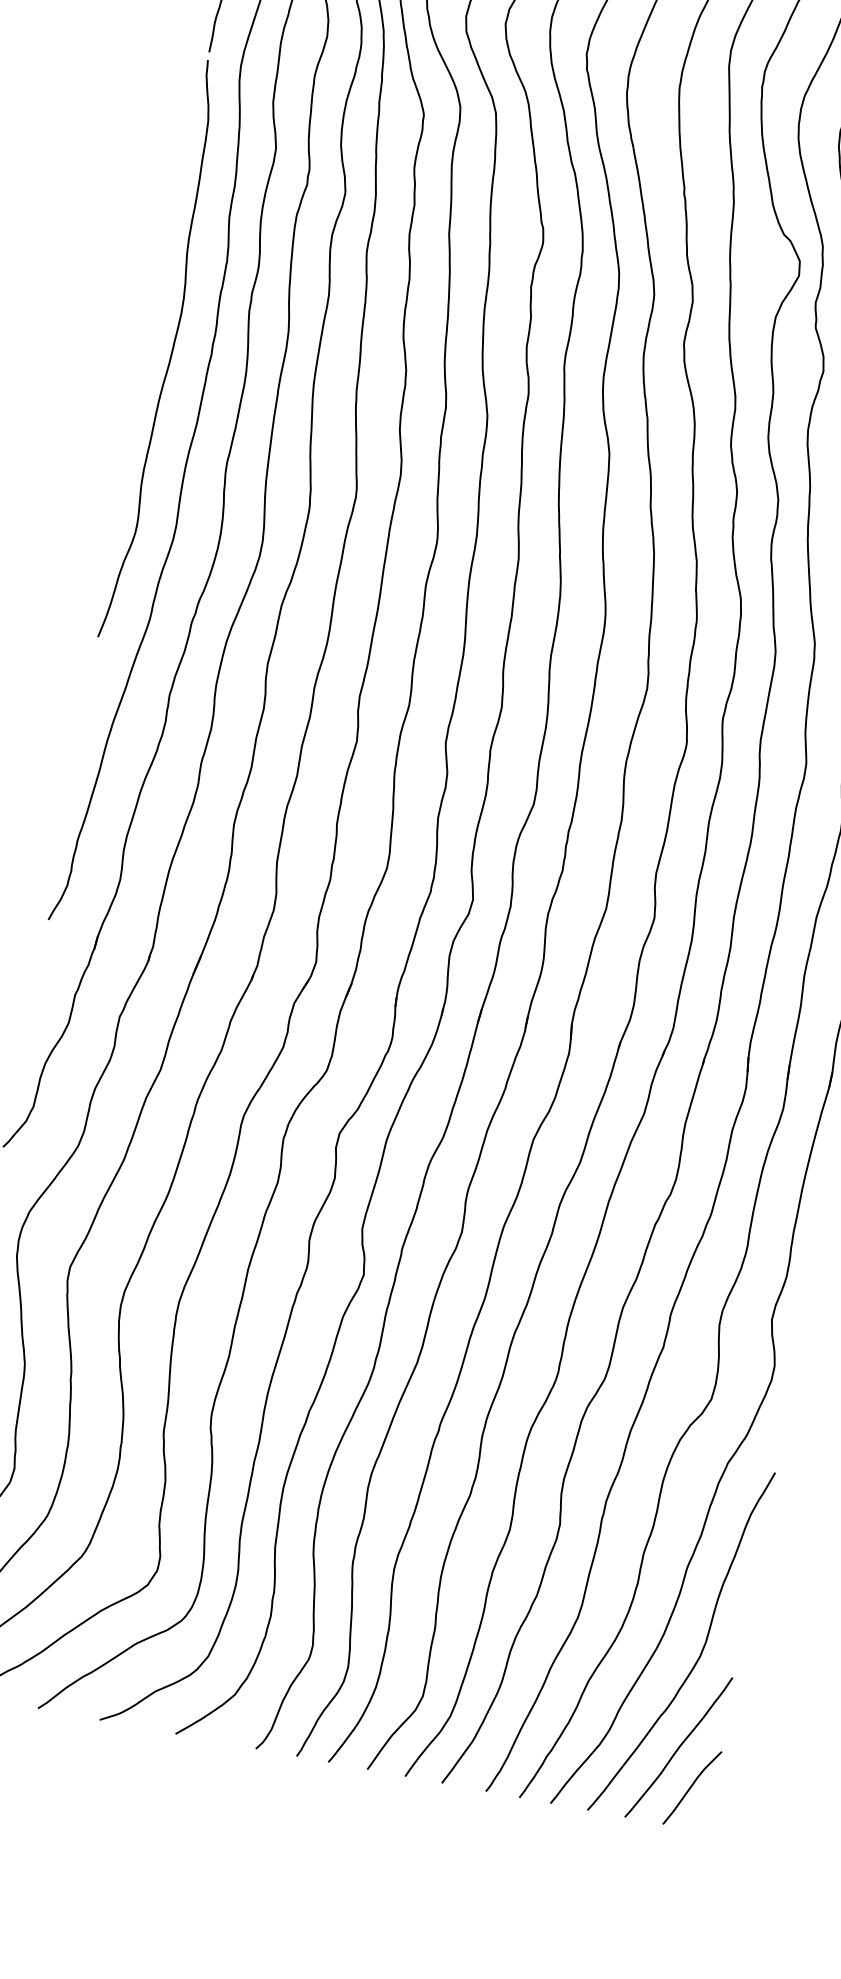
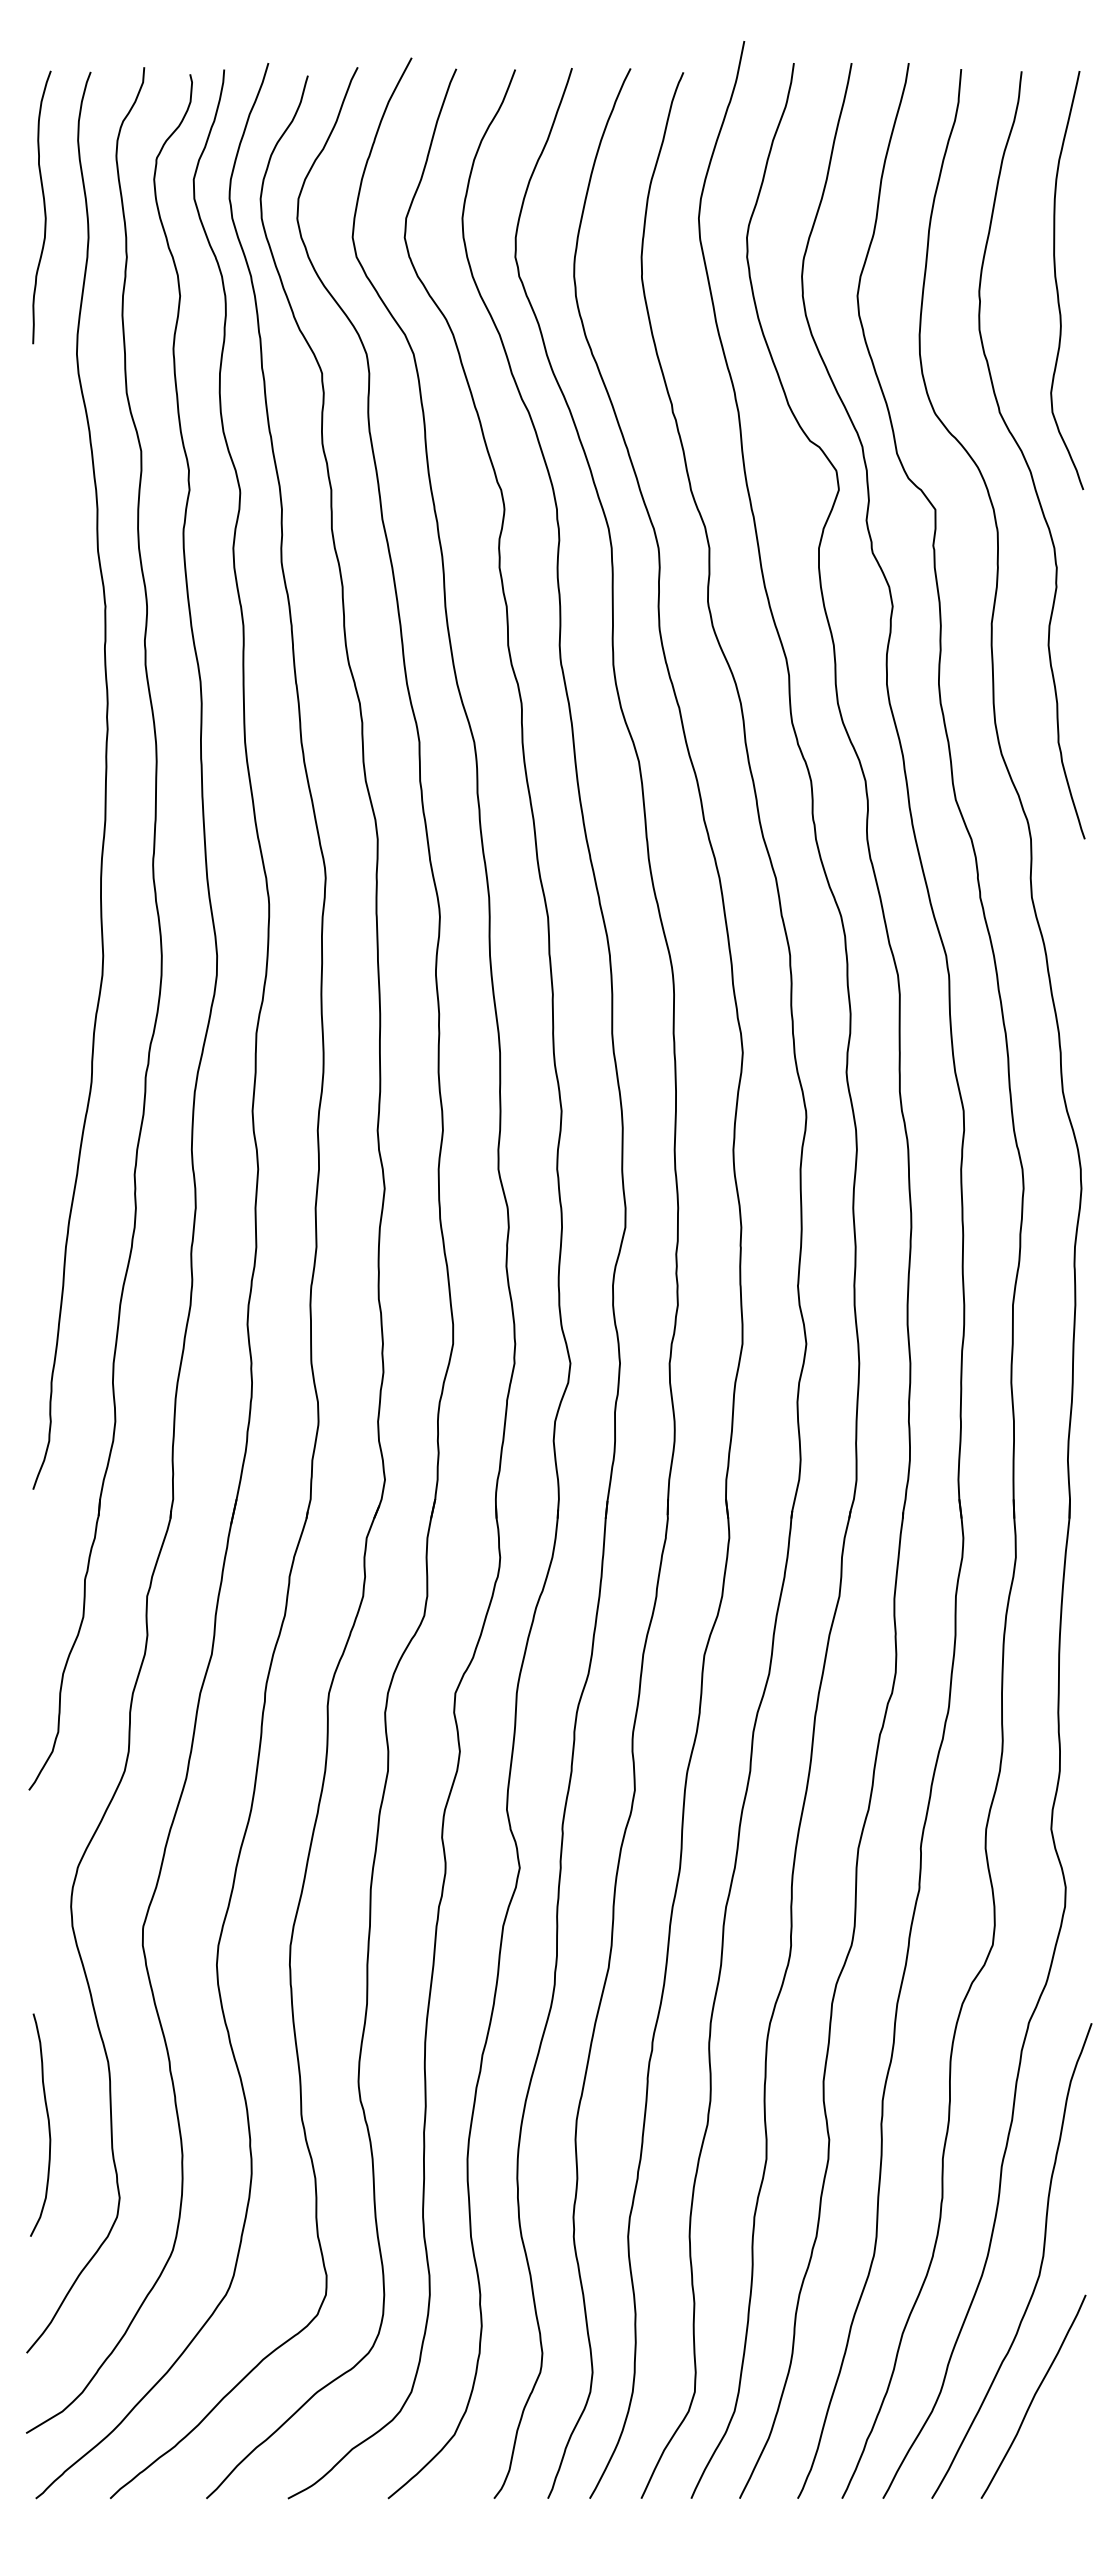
curve: (171, 351) -> (55, 735), removed
curve: (691, 1787) -> (1059, 2444), removed

